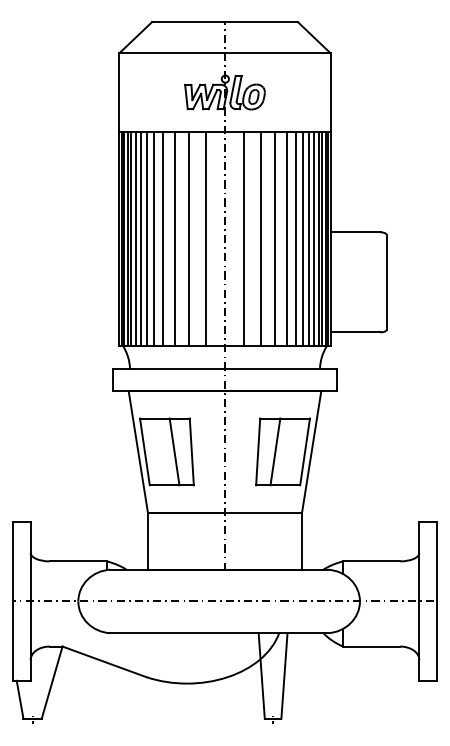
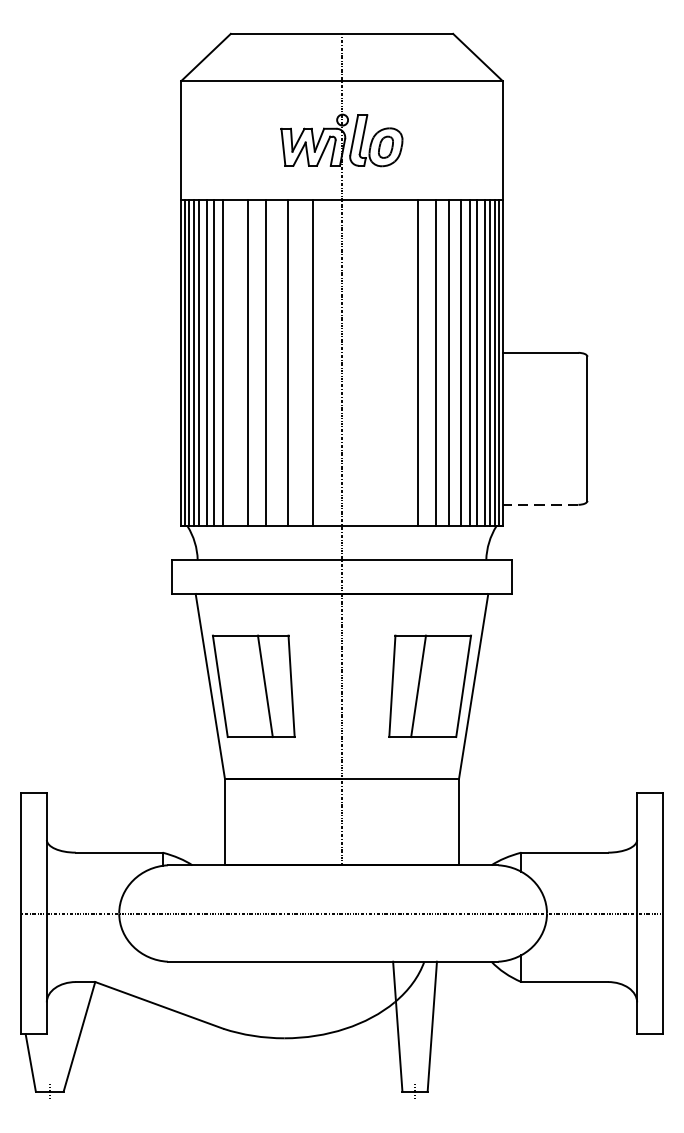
line: (154, 238) -> (234, 362), removed
line: (244, 238) -> (371, 362), removed
line: (260, 238) -> (395, 362), removed
line: (355, 332) -> (540, 504), solid -> dashed

